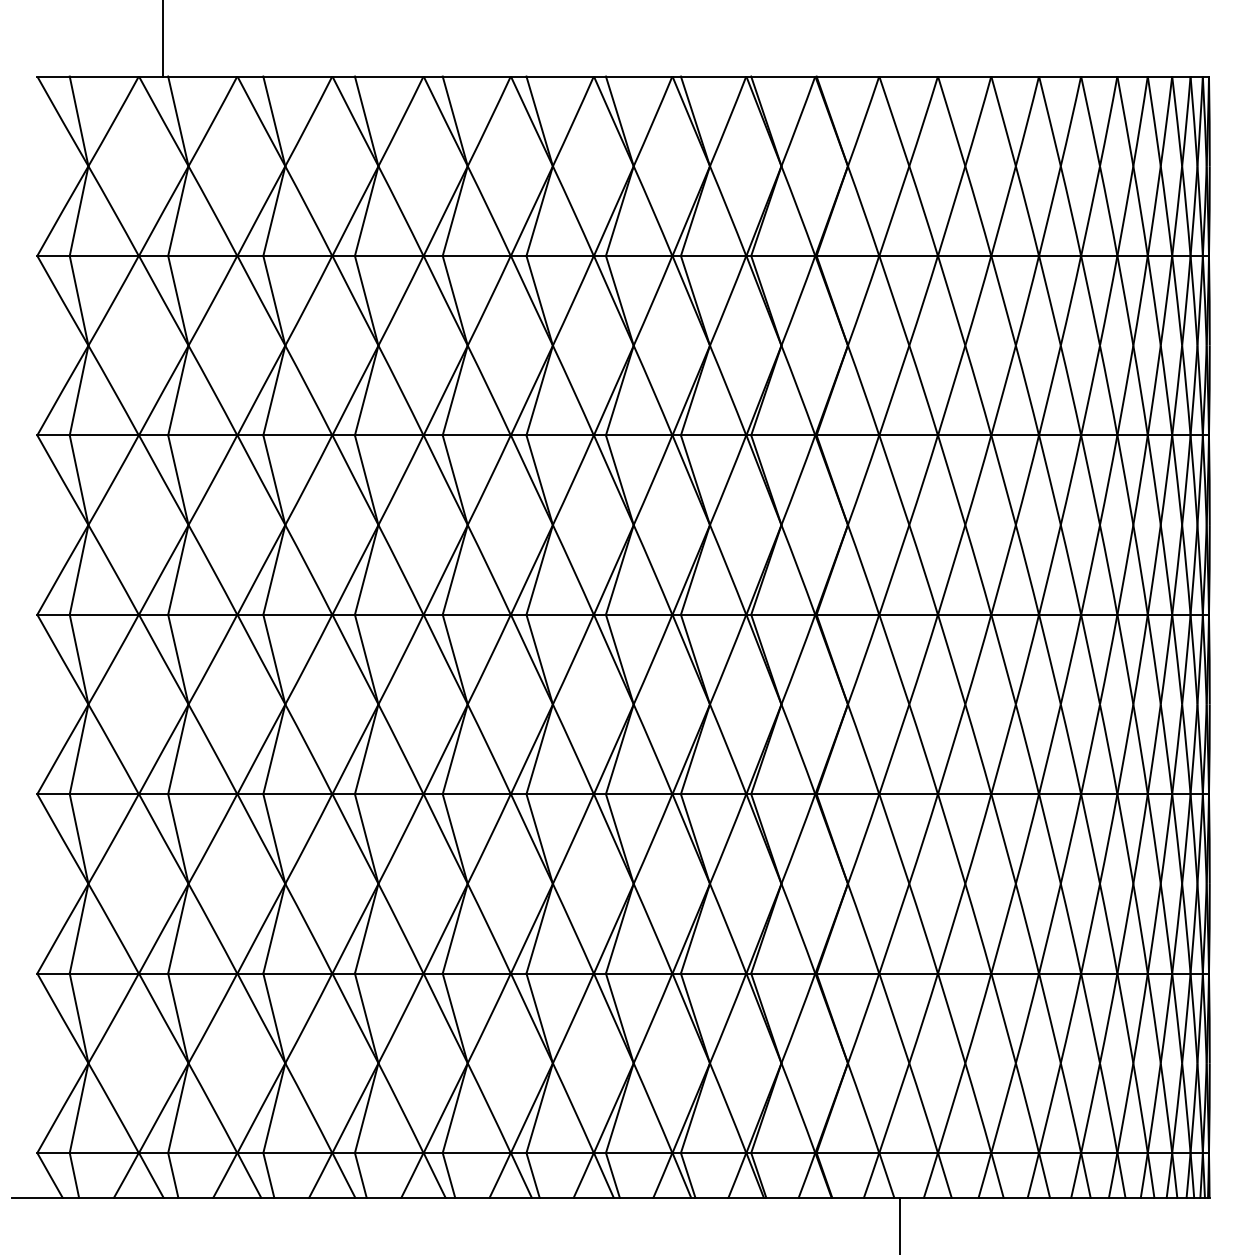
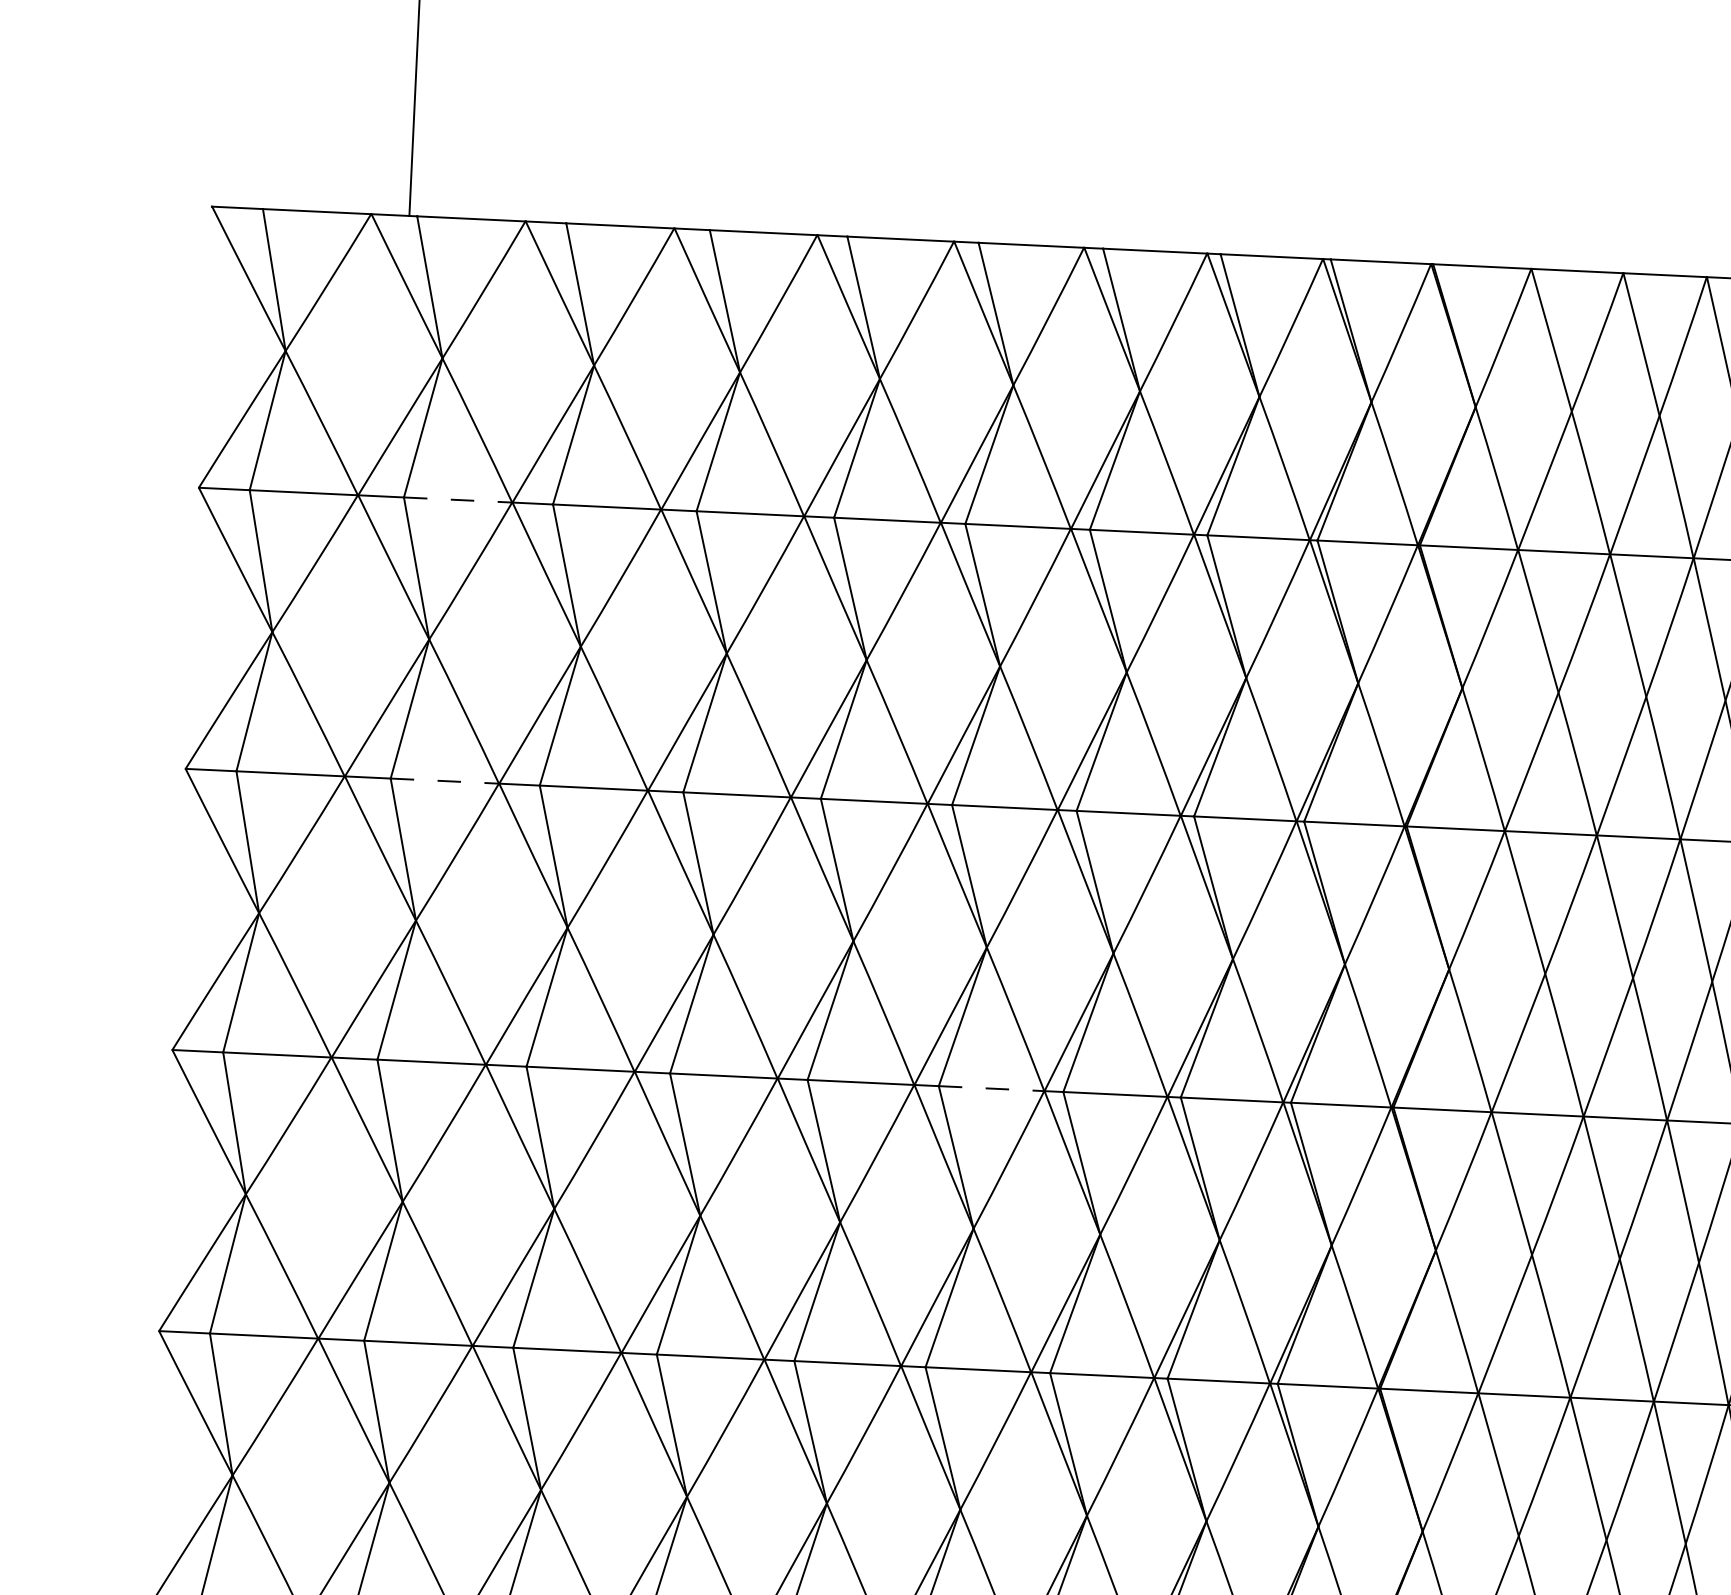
line: (202, 255) -> (457, 499), solid -> dashed
line: (202, 435) -> (444, 781), solid -> dashed
line: (560, 614) -> (992, 1088), solid -> dashed

